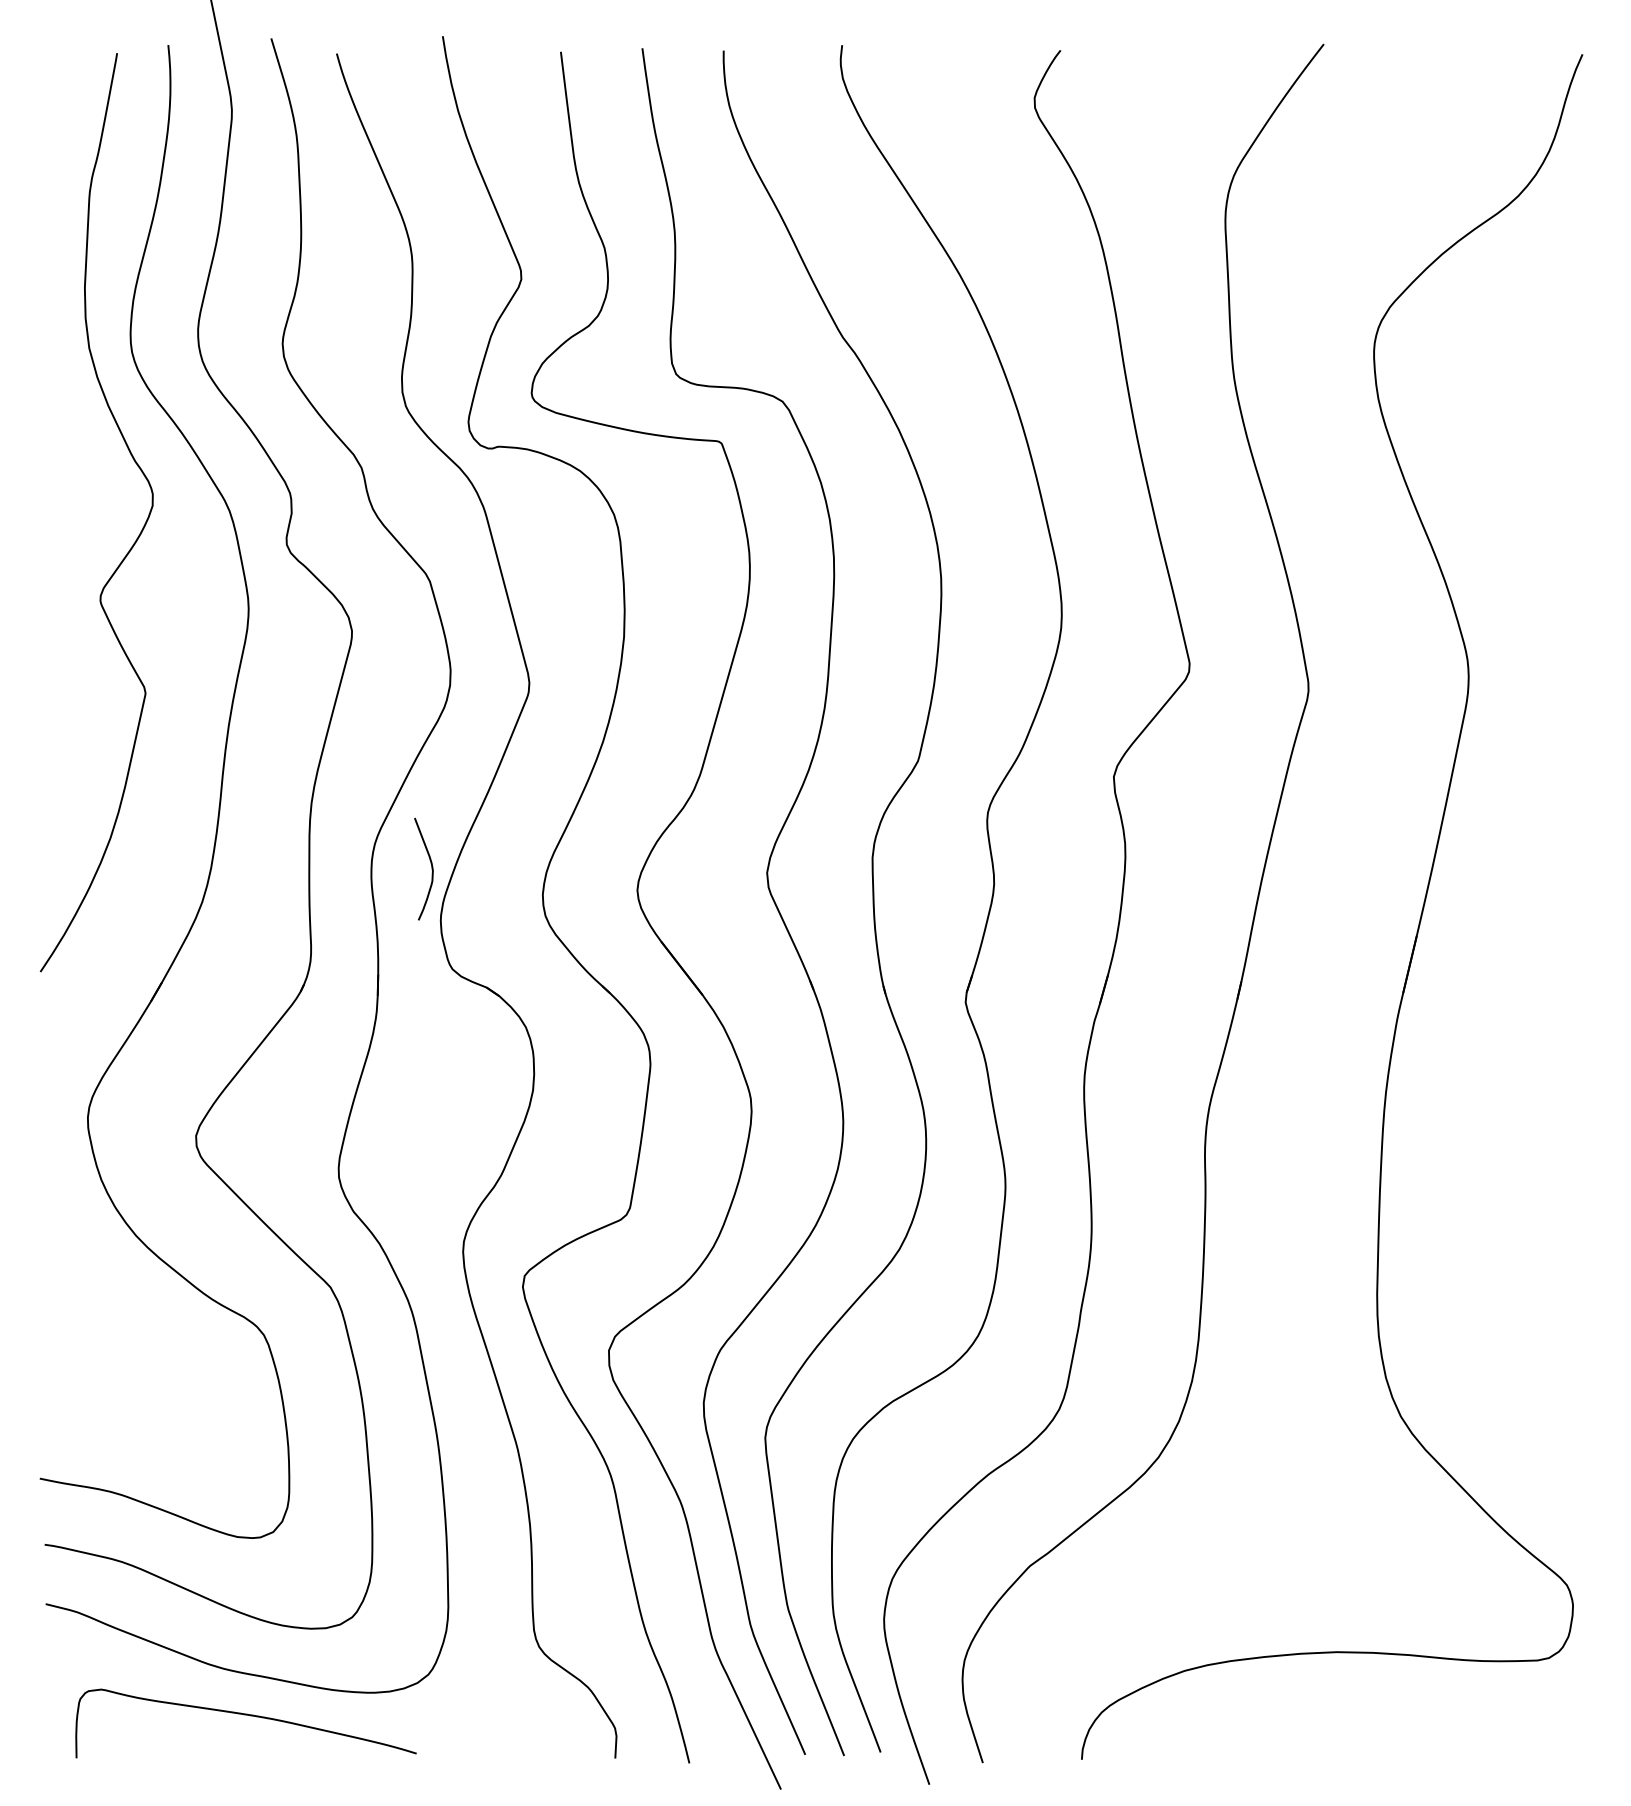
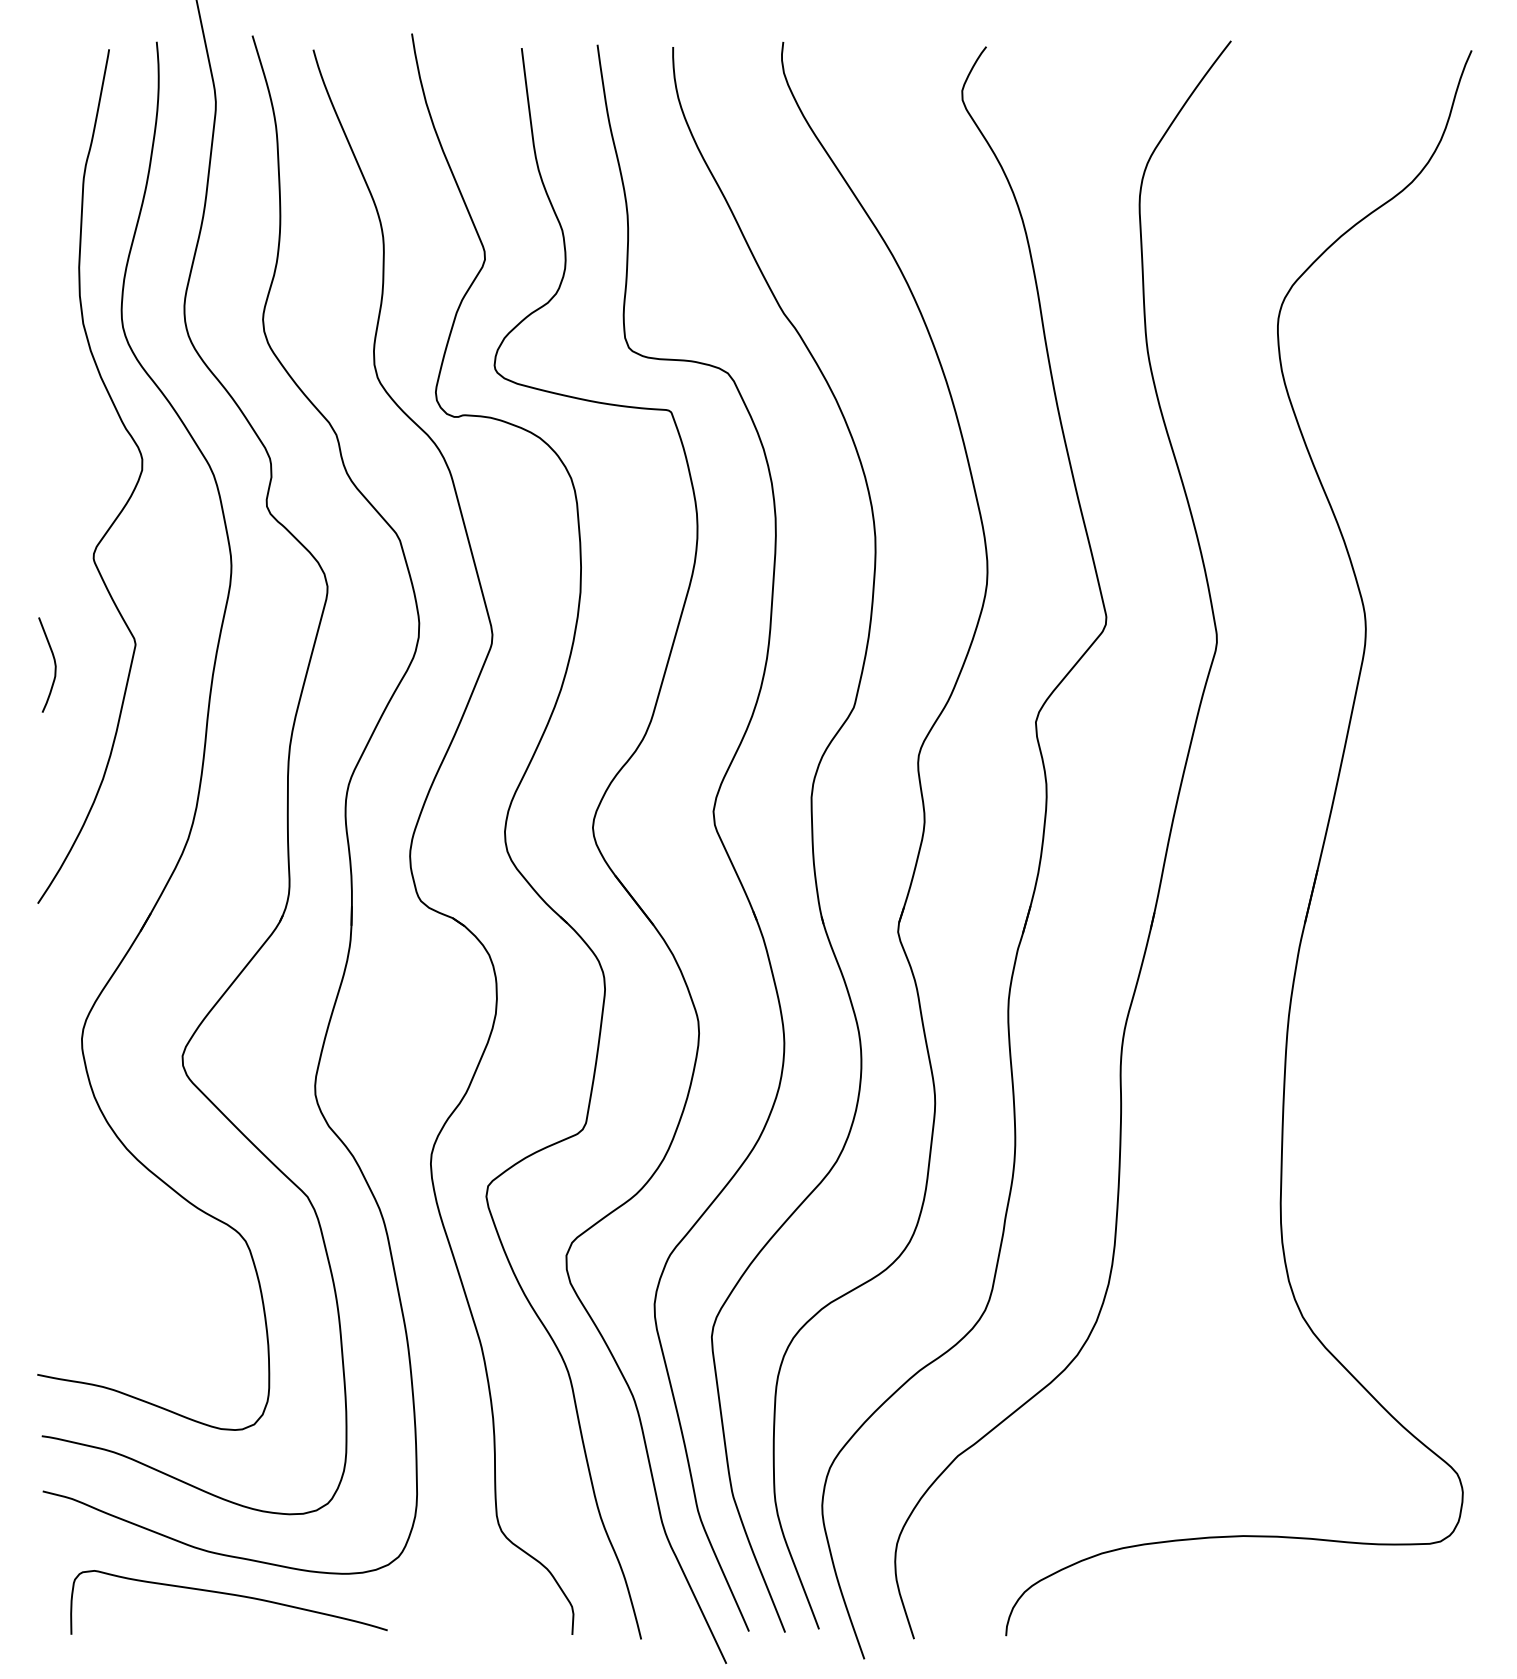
curve: (431, 868) -> (54, 664), moved

